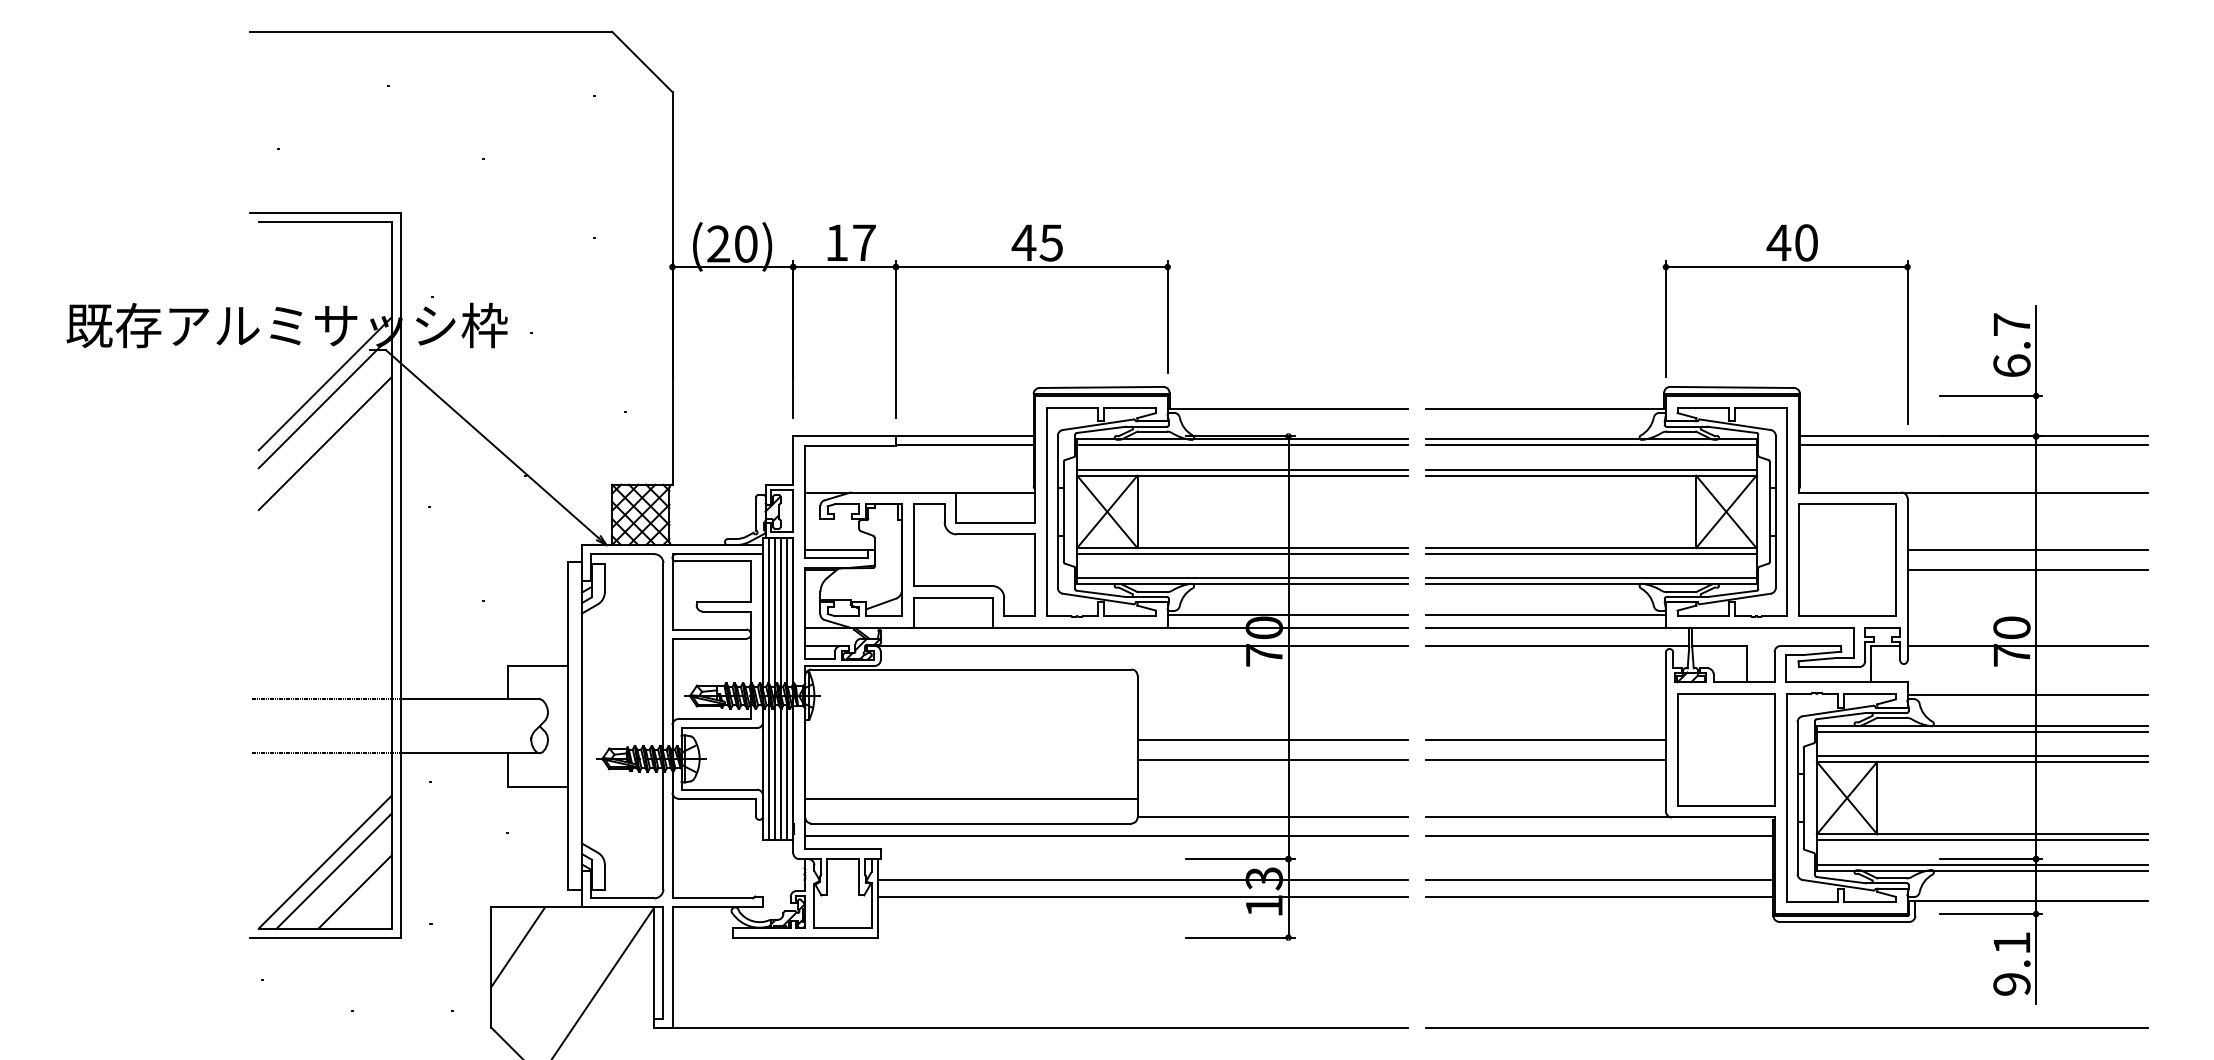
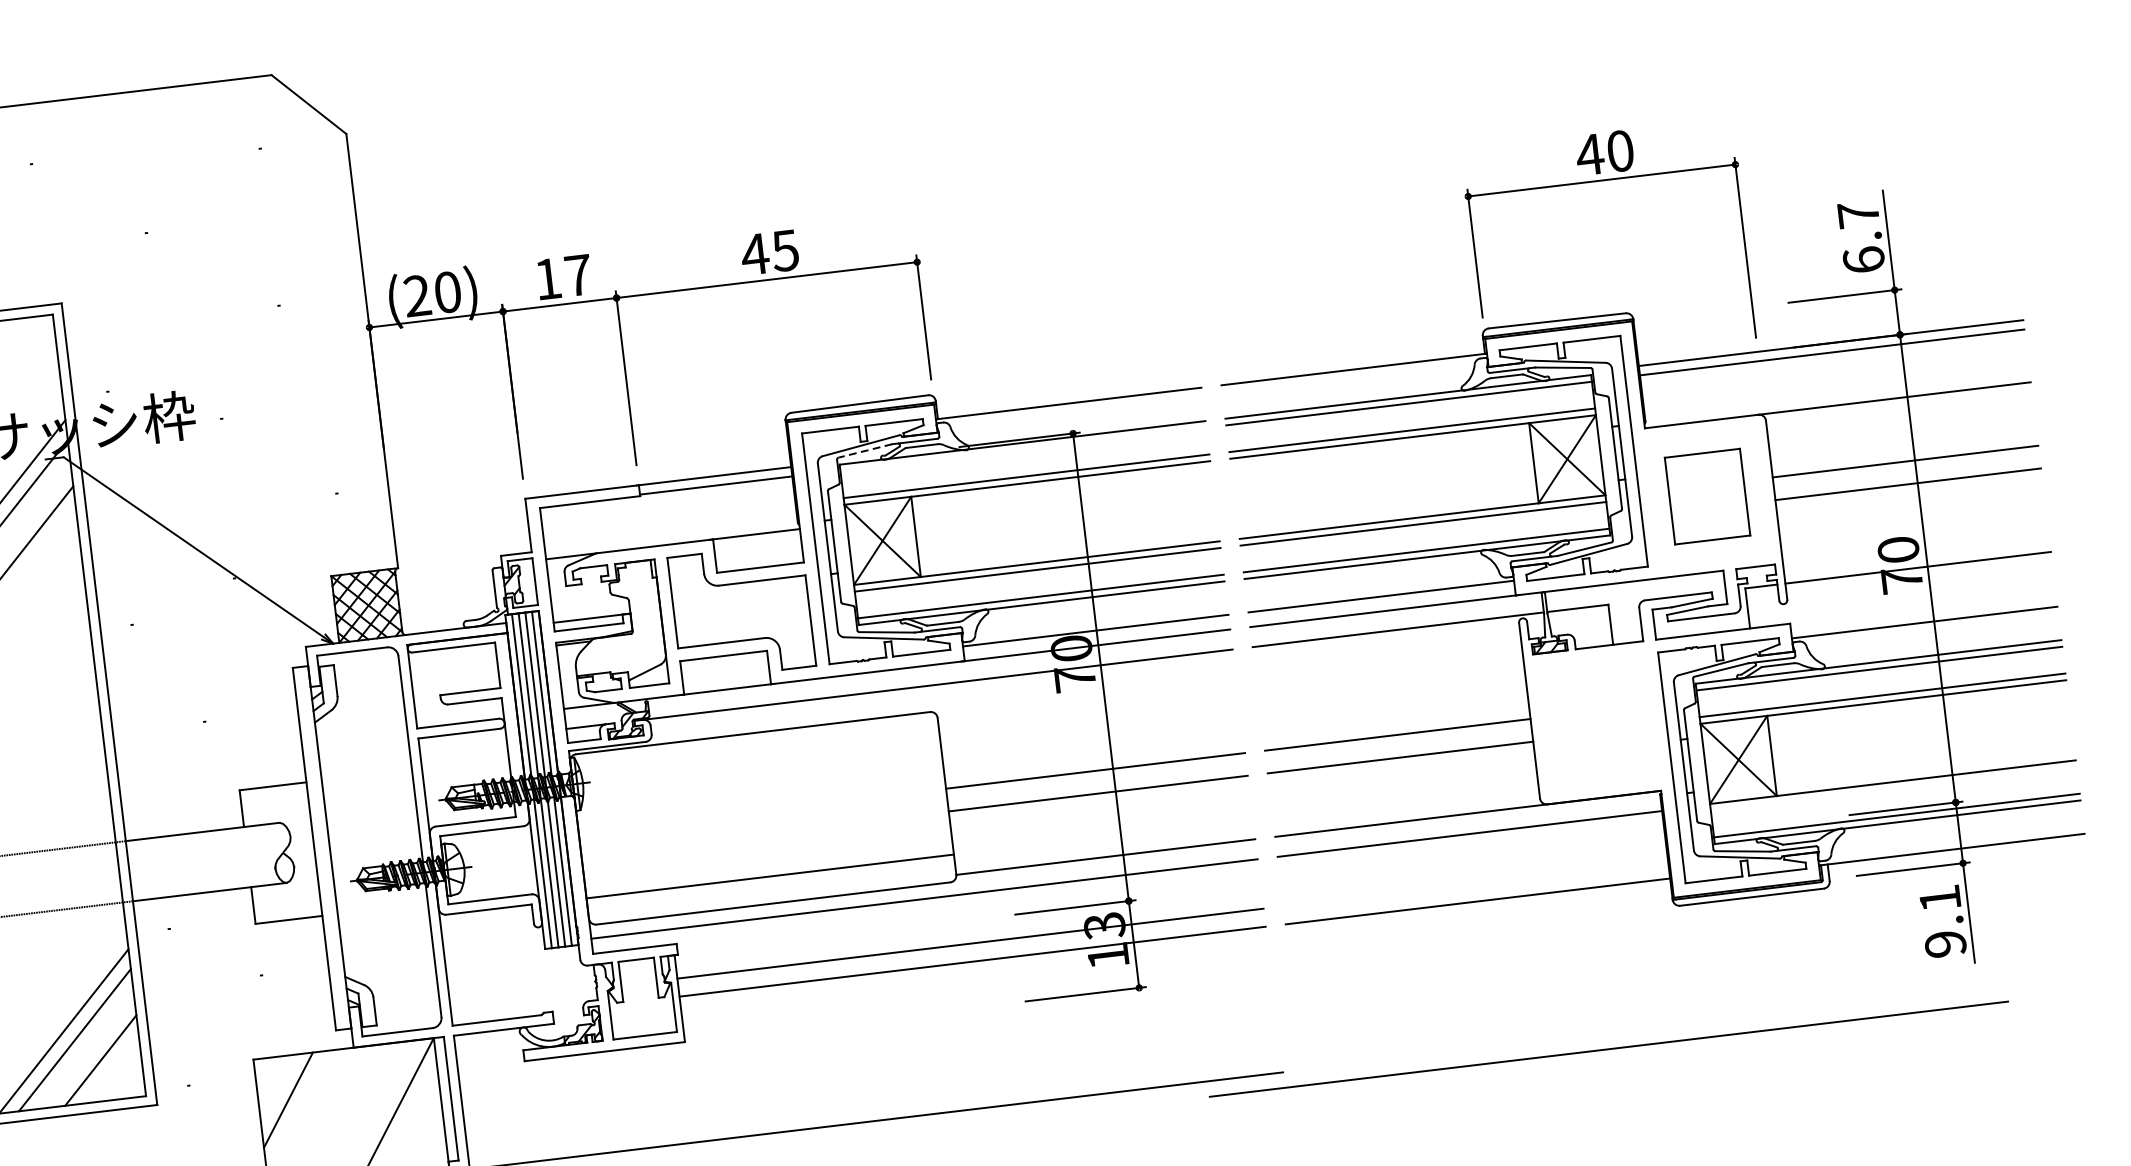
line: (1101, 429) -> (865, 450), solid -> dashed
line: (1242, 445) -> (1023, 449), removed
part: (1847, 559) -> (1707, 495), size x0.7
part: (1726, 749) -> (1598, 722), removed
line: (1981, 840) -> (1892, 789), removed
line: (1599, 880) -> (1475, 883), removed
line: (1786, 1027) -> (1608, 1048), moved

